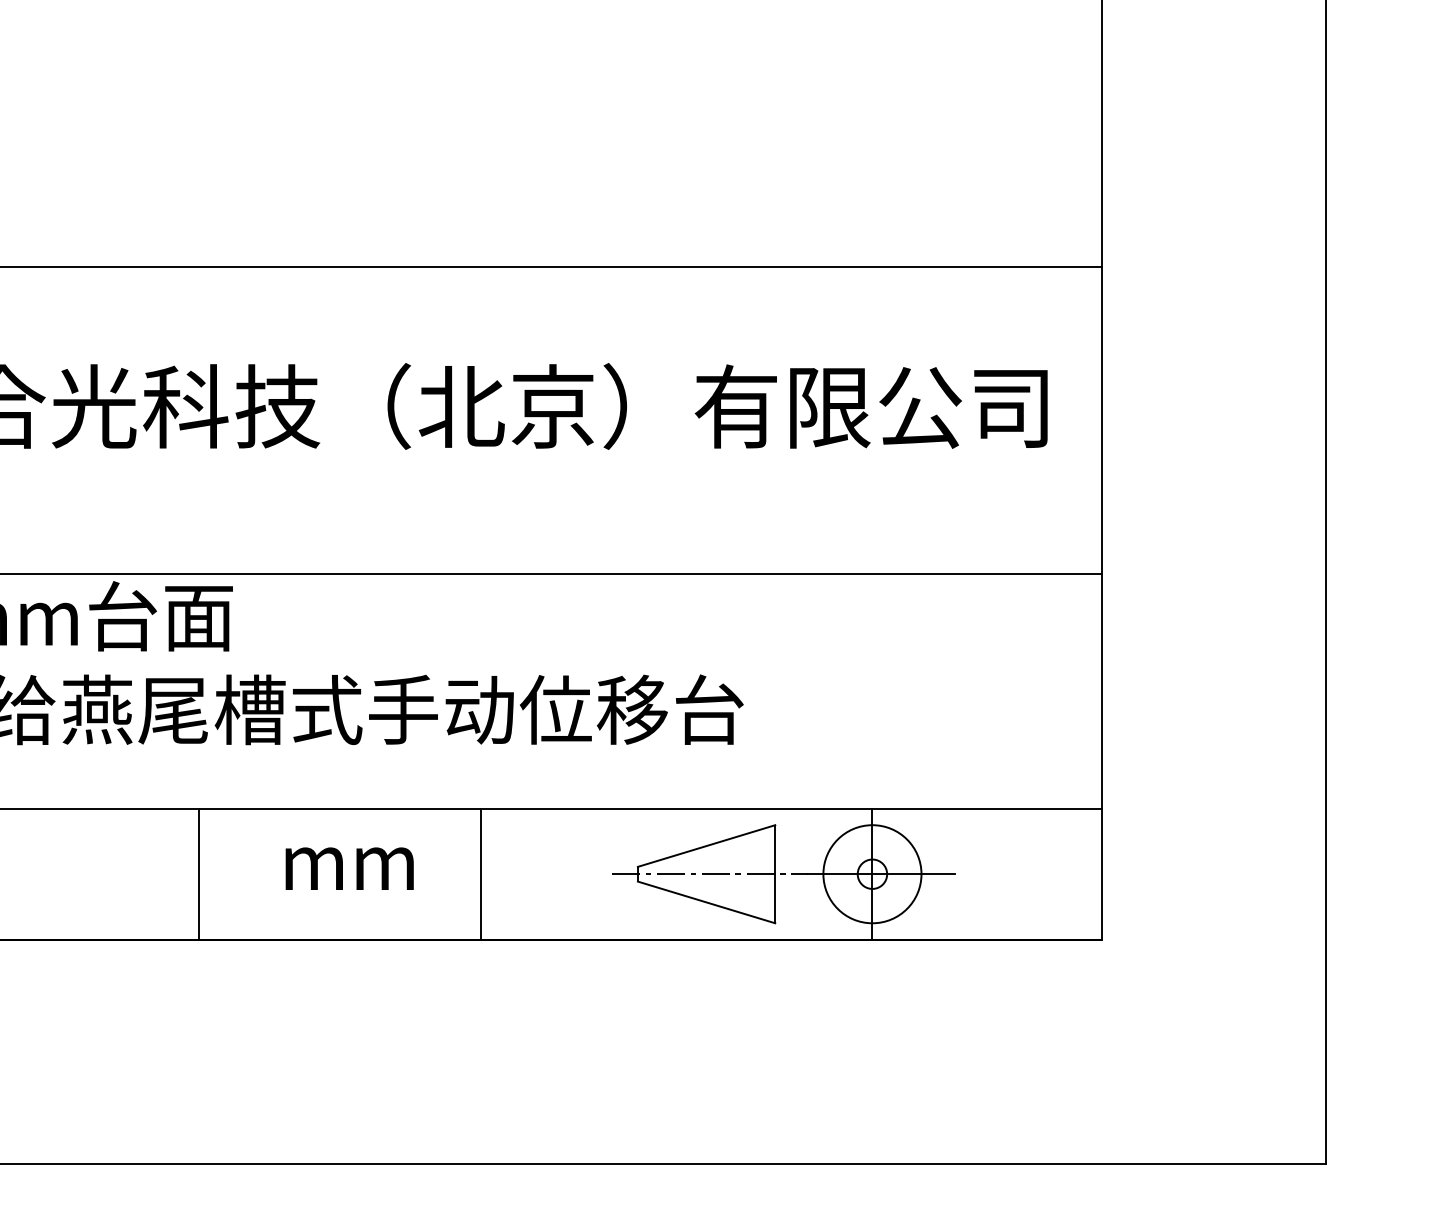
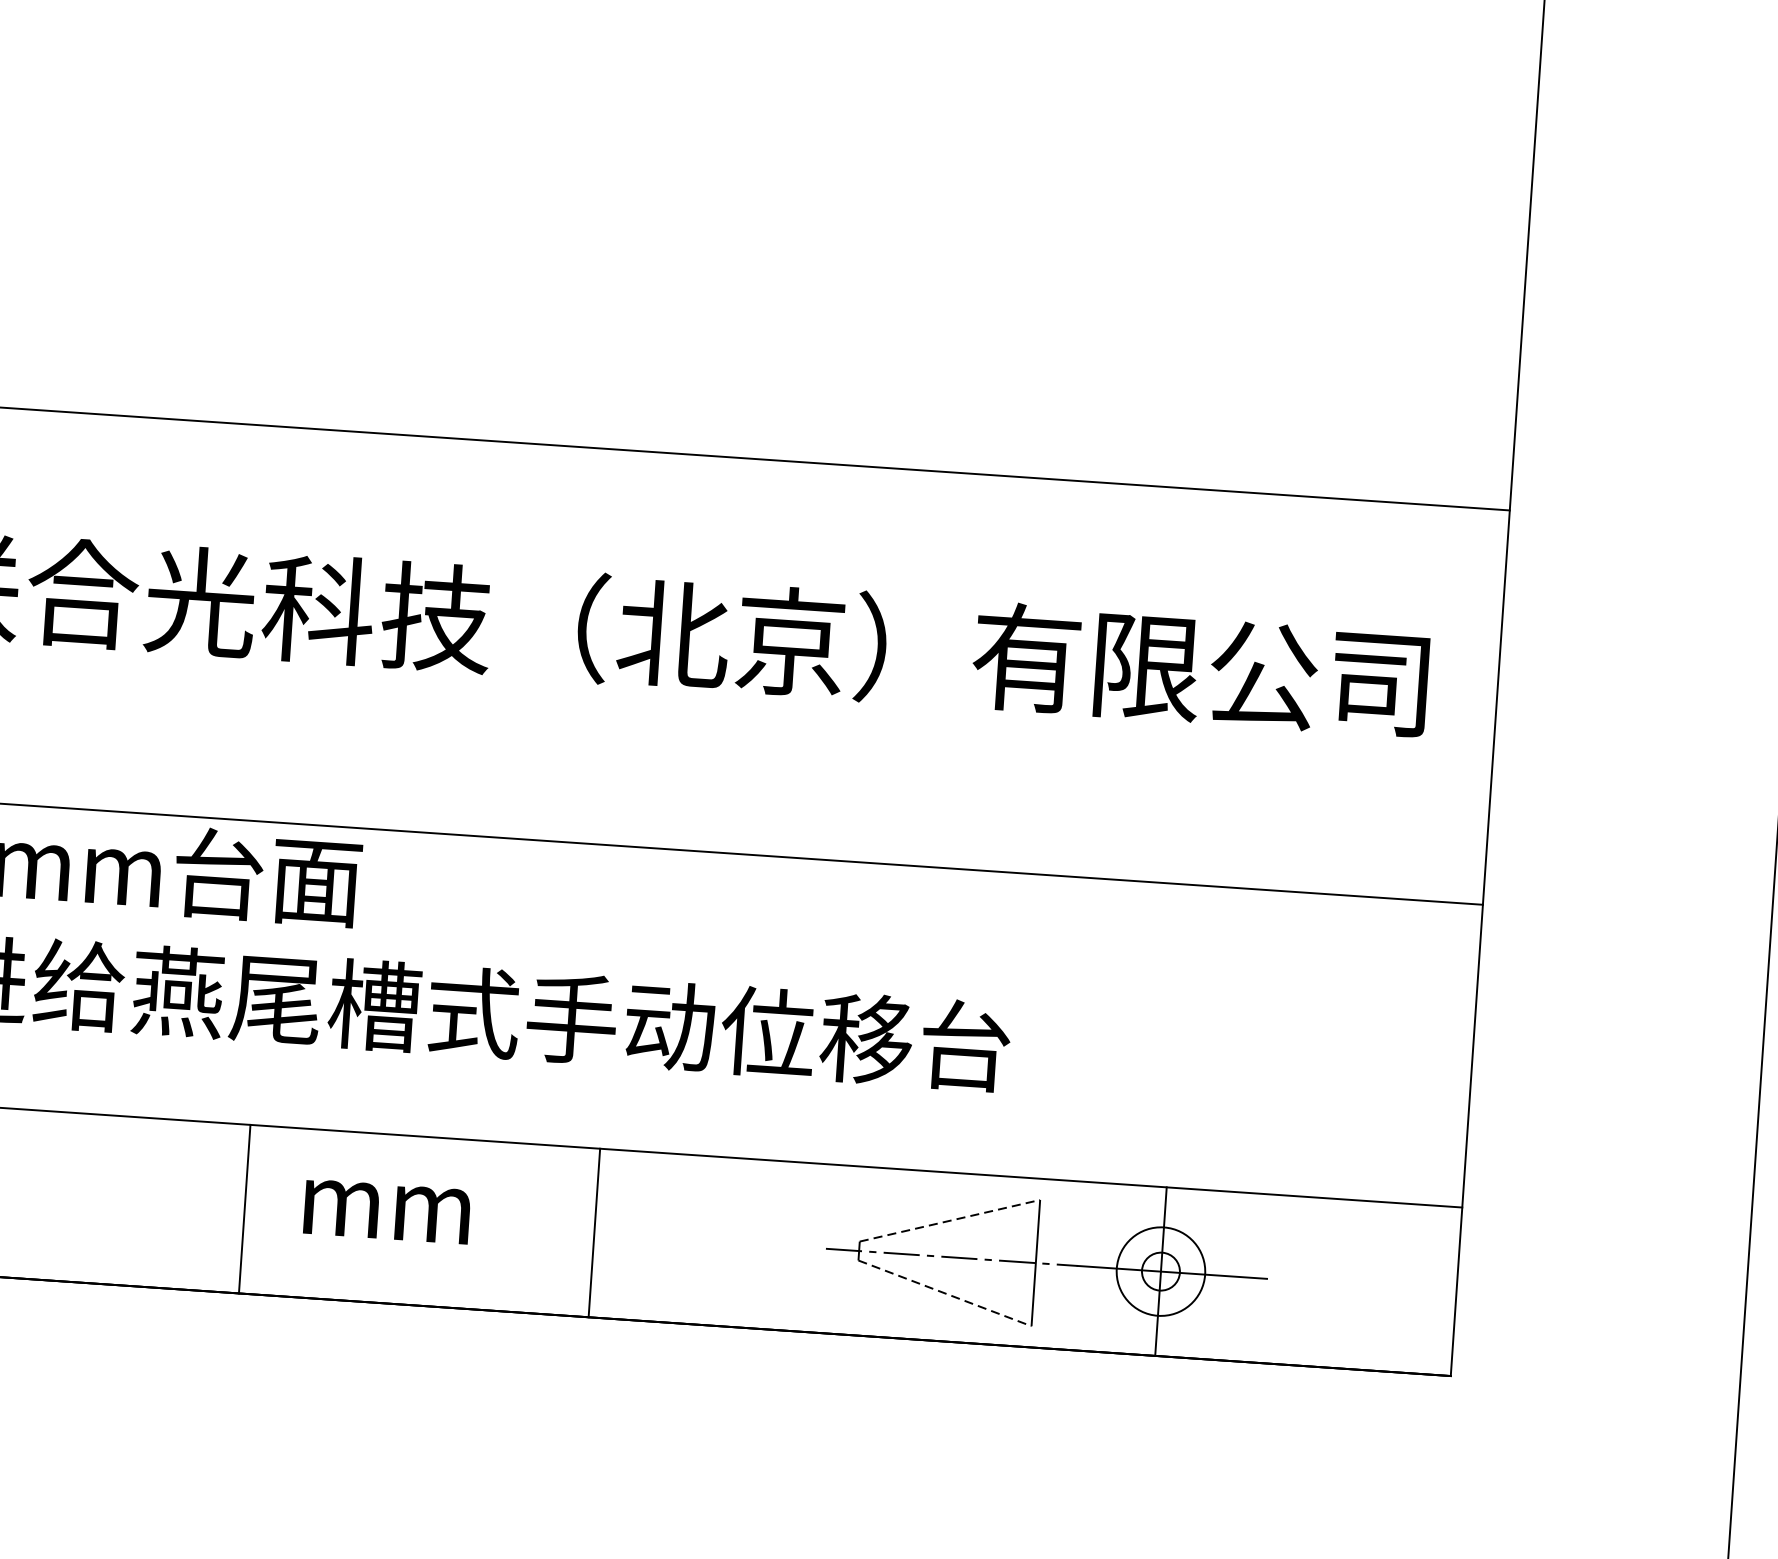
line: (706, 846) -> (949, 1221), solid -> dashed
text: (349, 868) -> (386, 1211), moved
line: (199, 873) -> (244, 1208), moved
line: (481, 873) -> (594, 1232), moved
circle: (872, 874) -> (1161, 1271), size x0.7
line: (706, 902) -> (944, 1293), solid -> dashed

